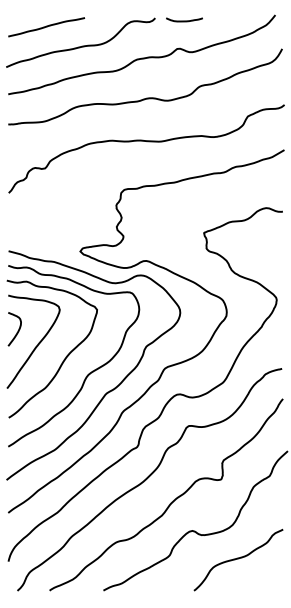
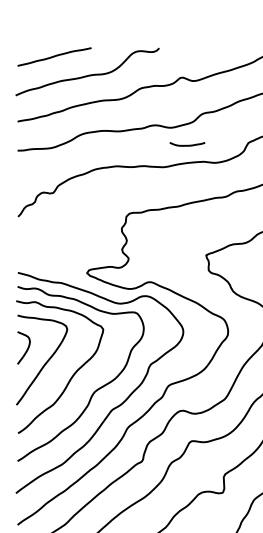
curve: (184, 20) -> (187, 144), moved

